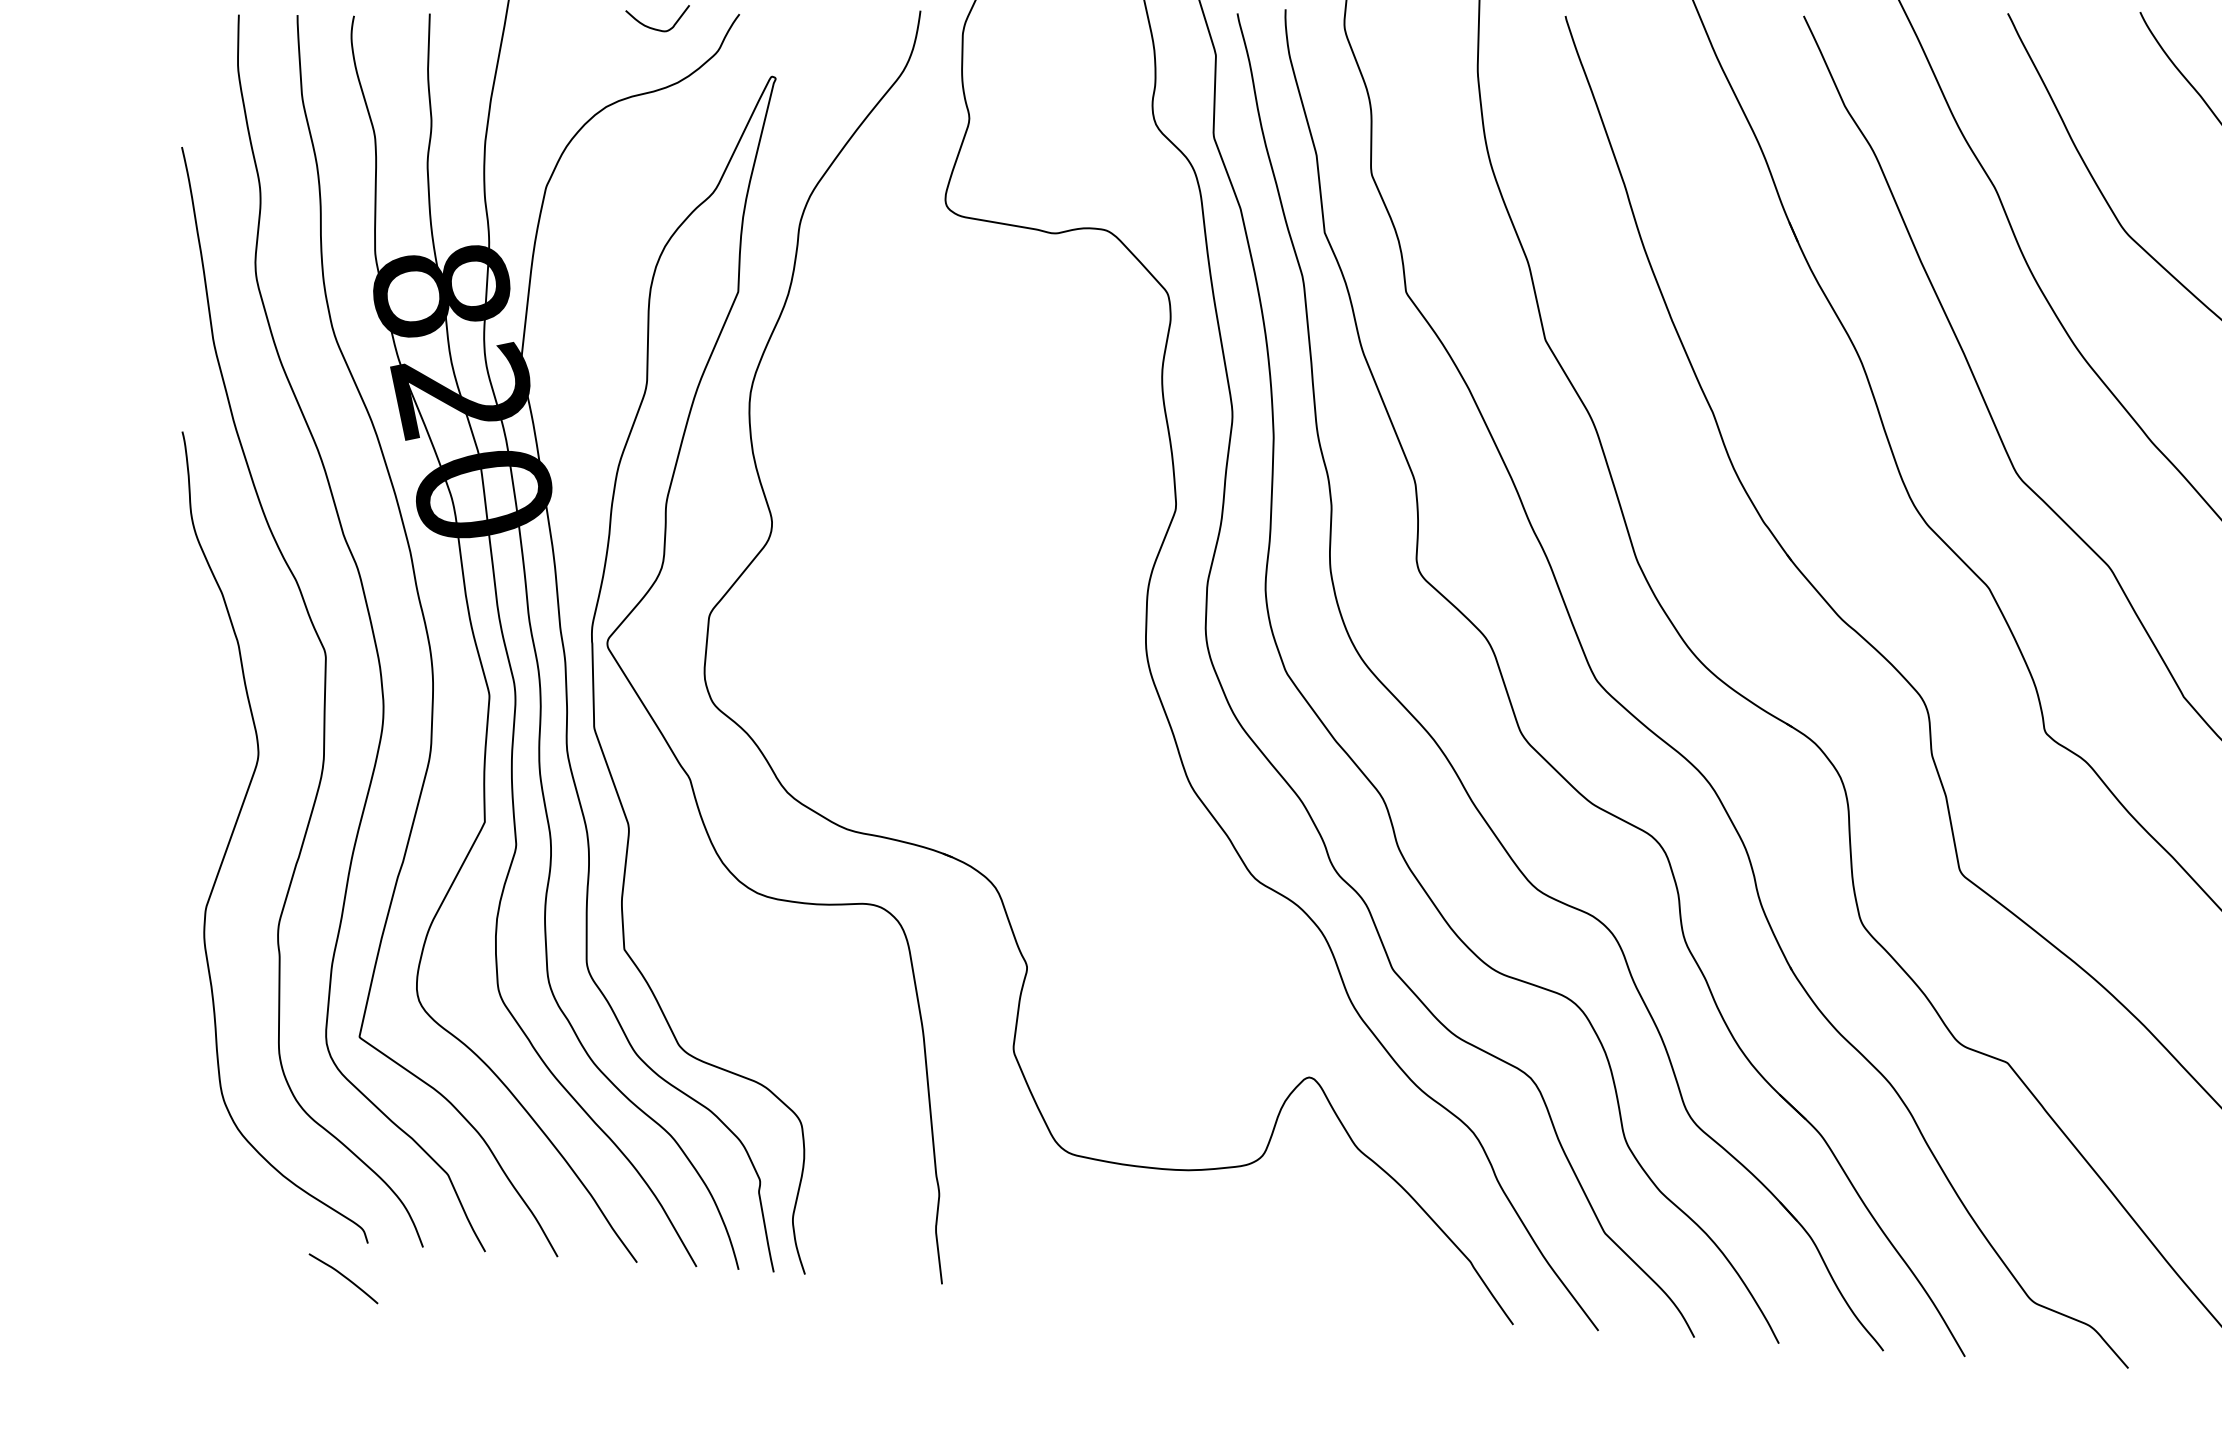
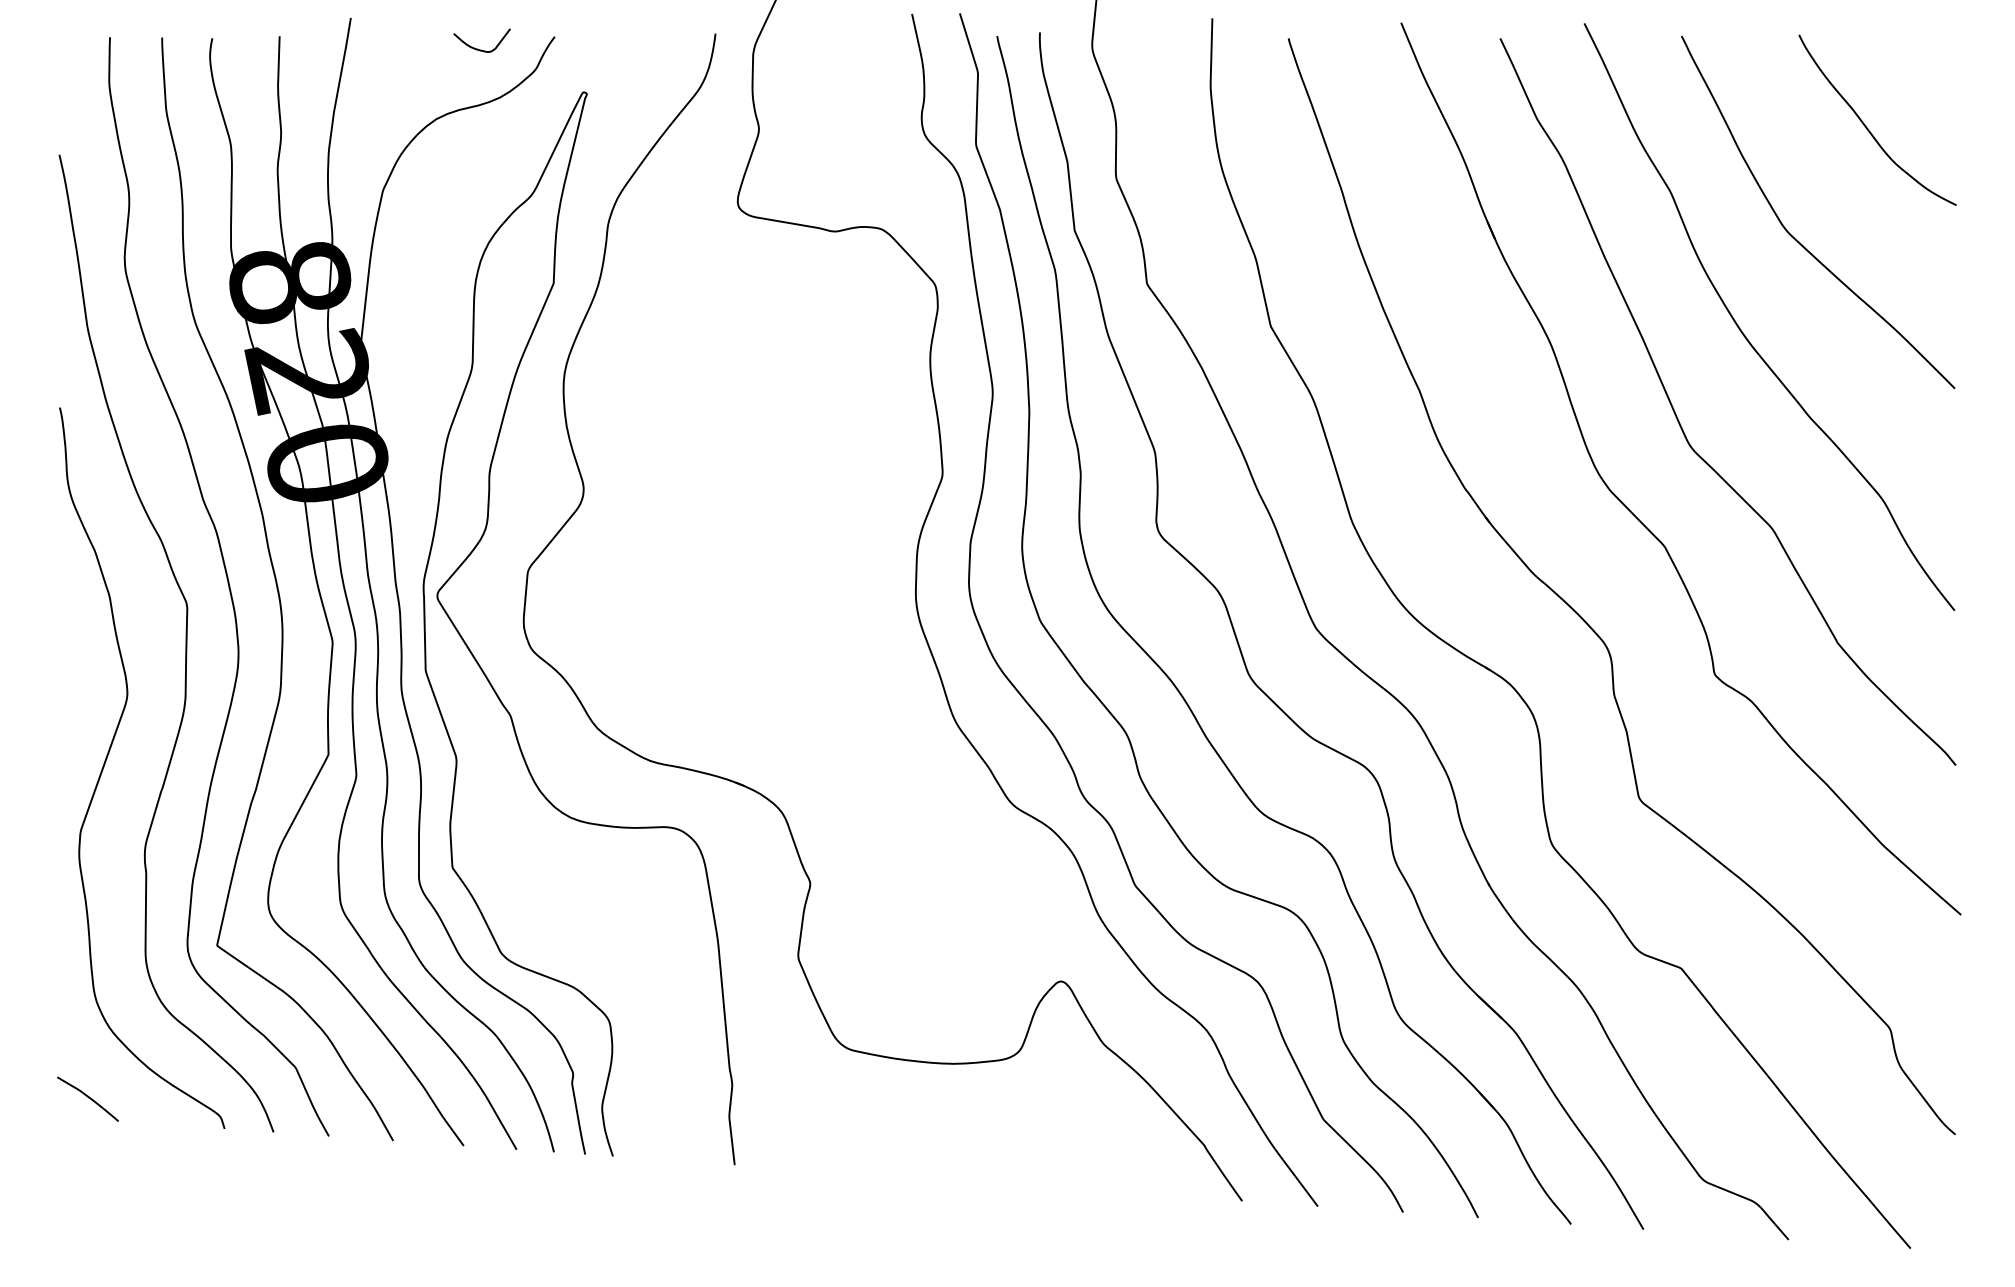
curve: (342, 1276) -> (87, 1097), moved

